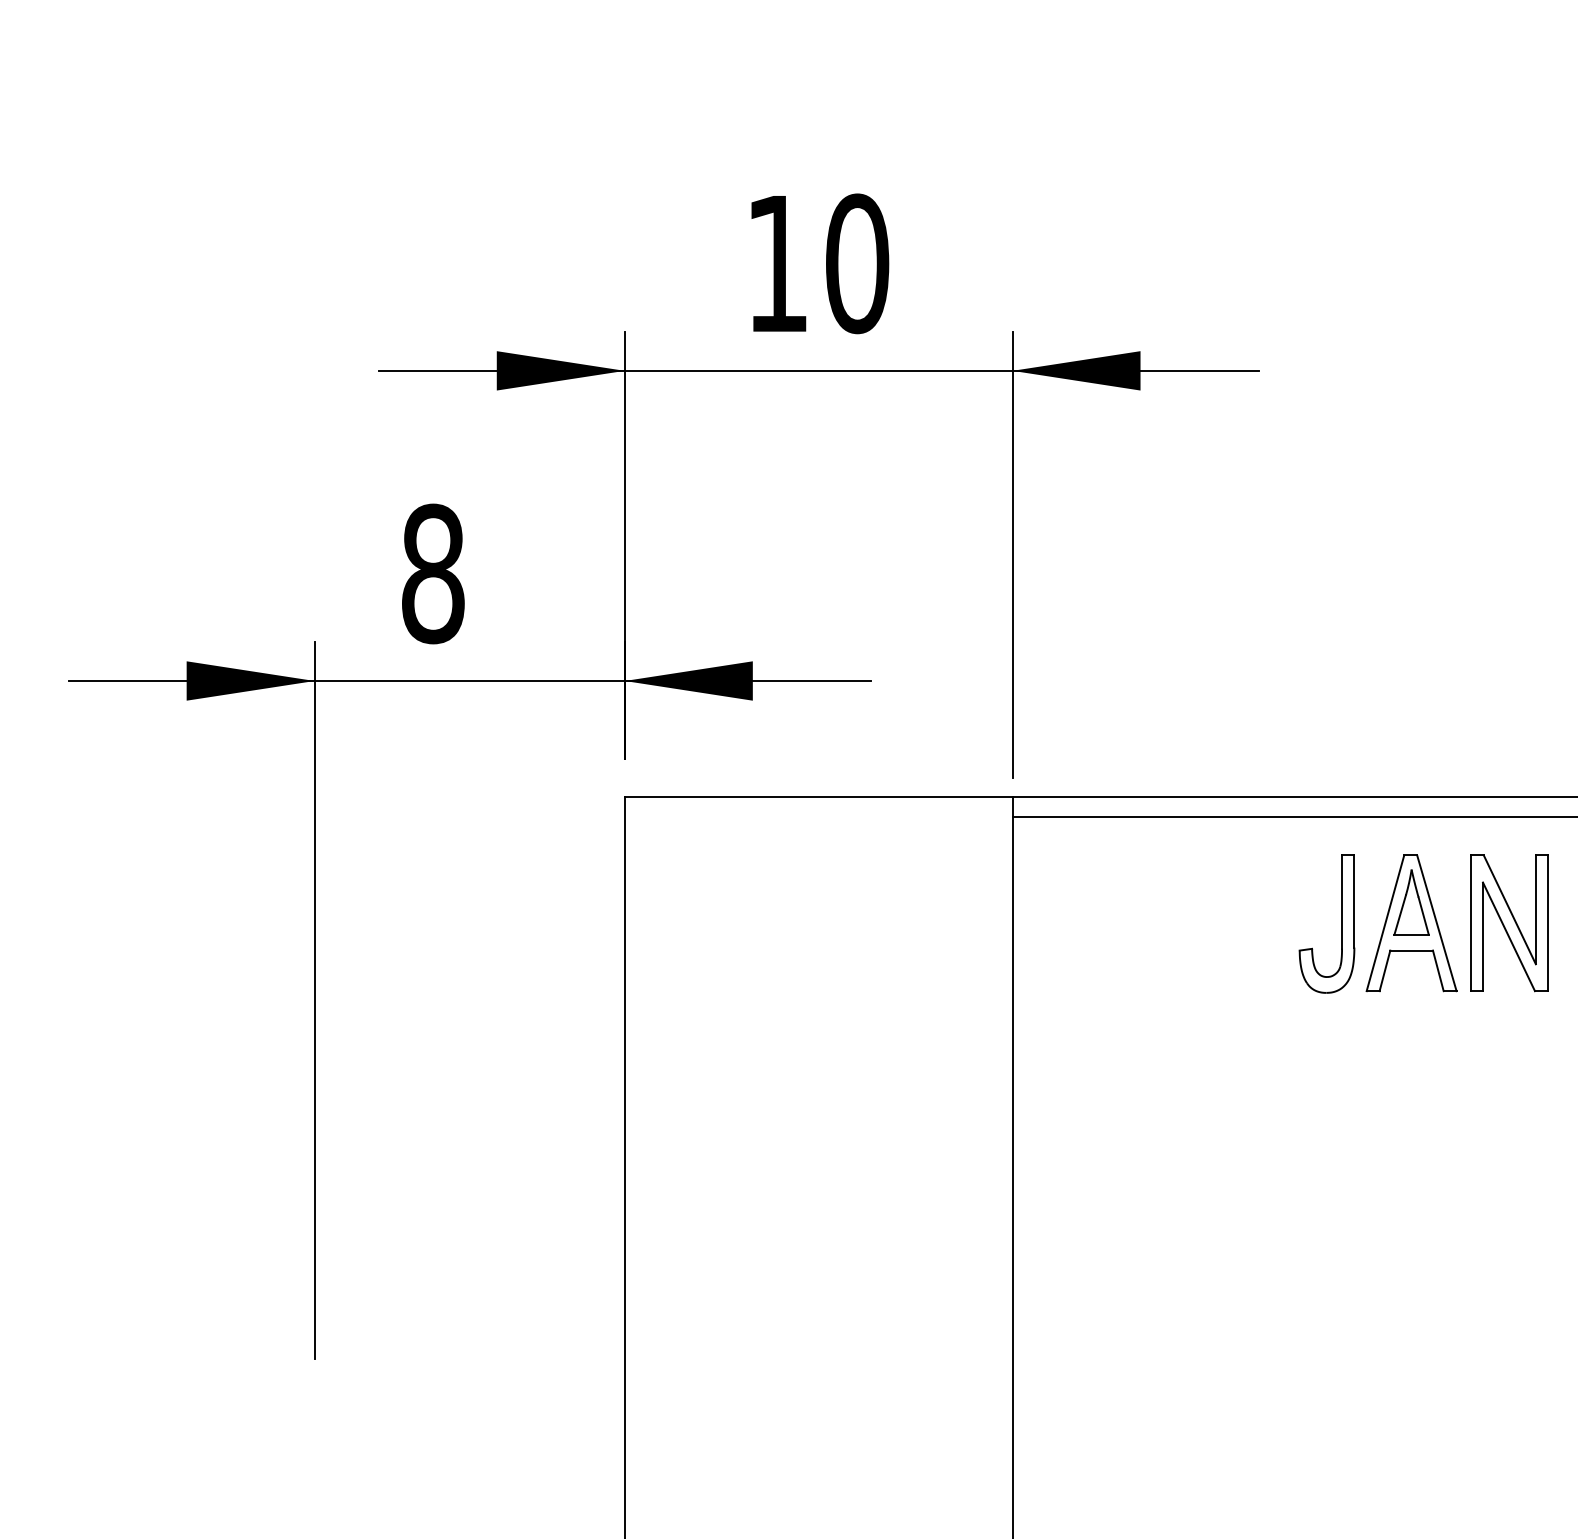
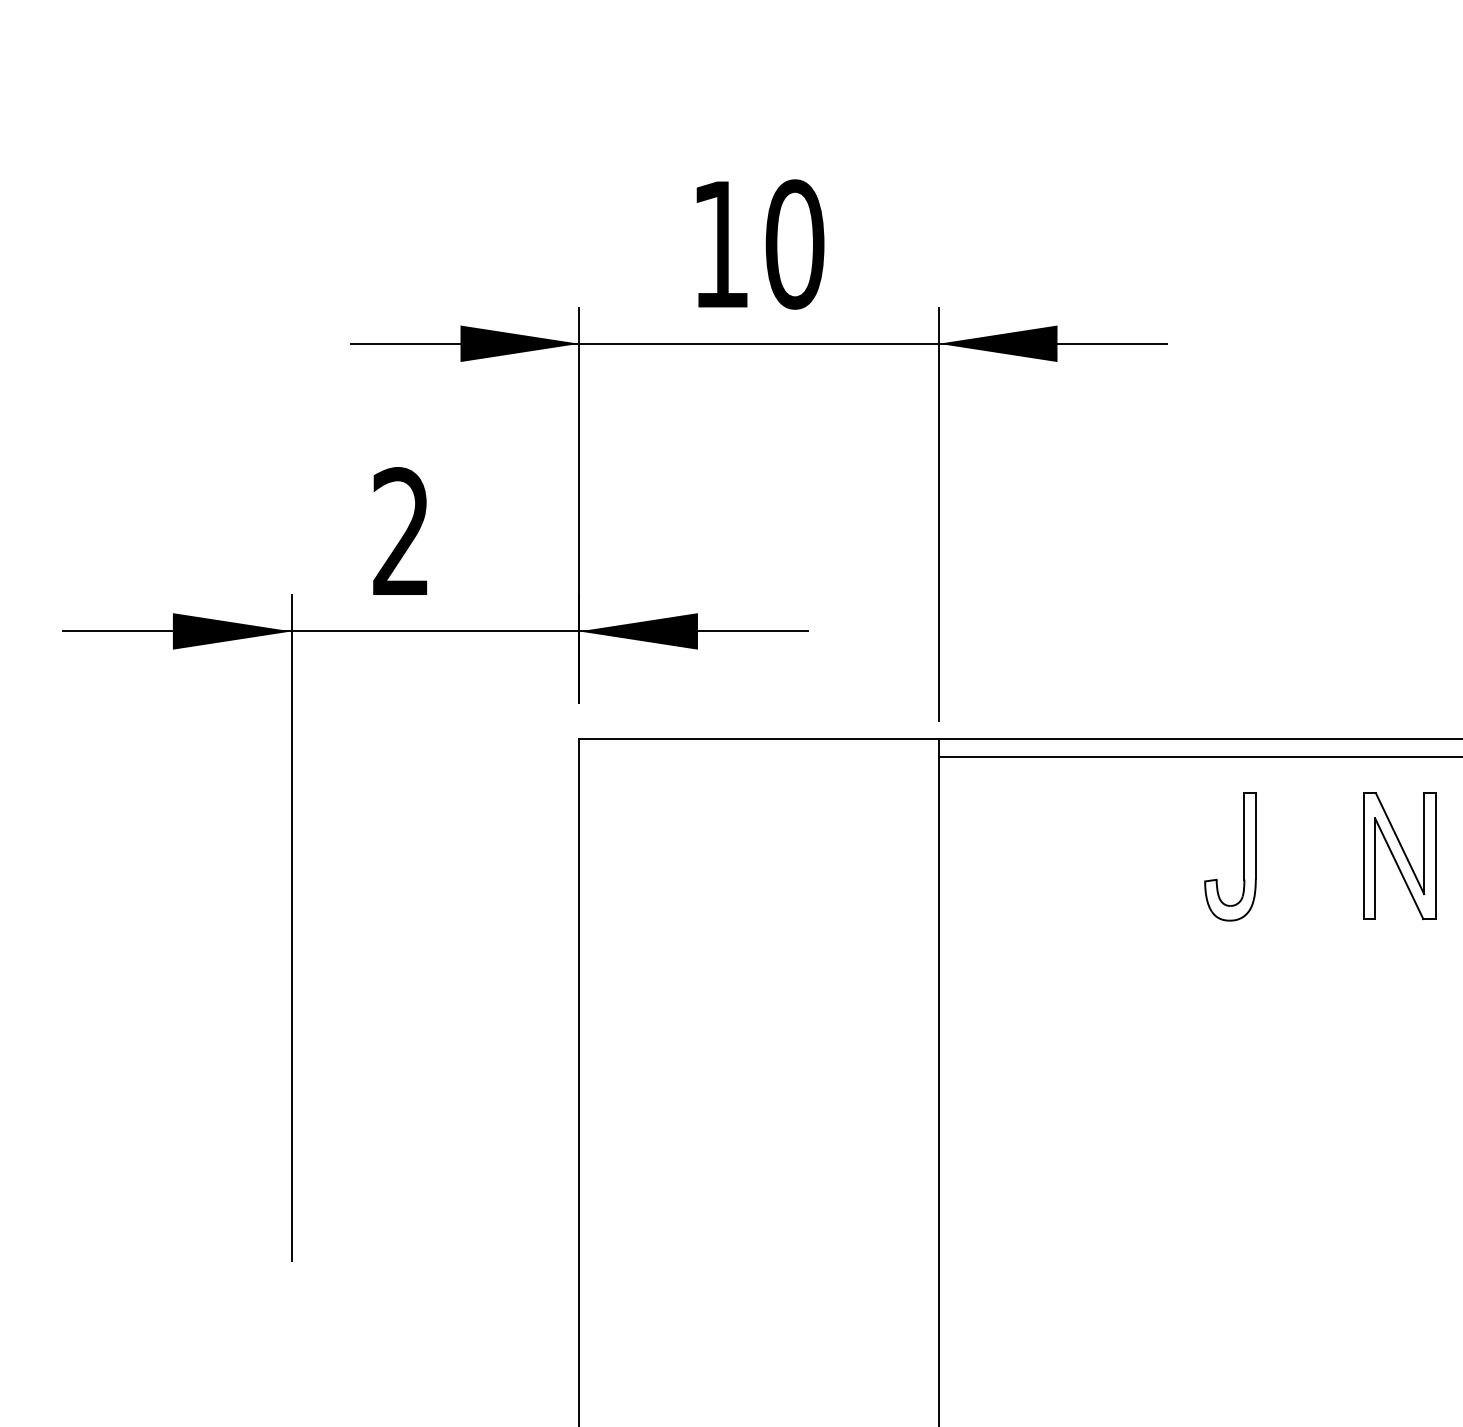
text: (433, 573) -> (401, 531), 8 -> 2
part: (1411, 923) -> (1308, 856), removed

